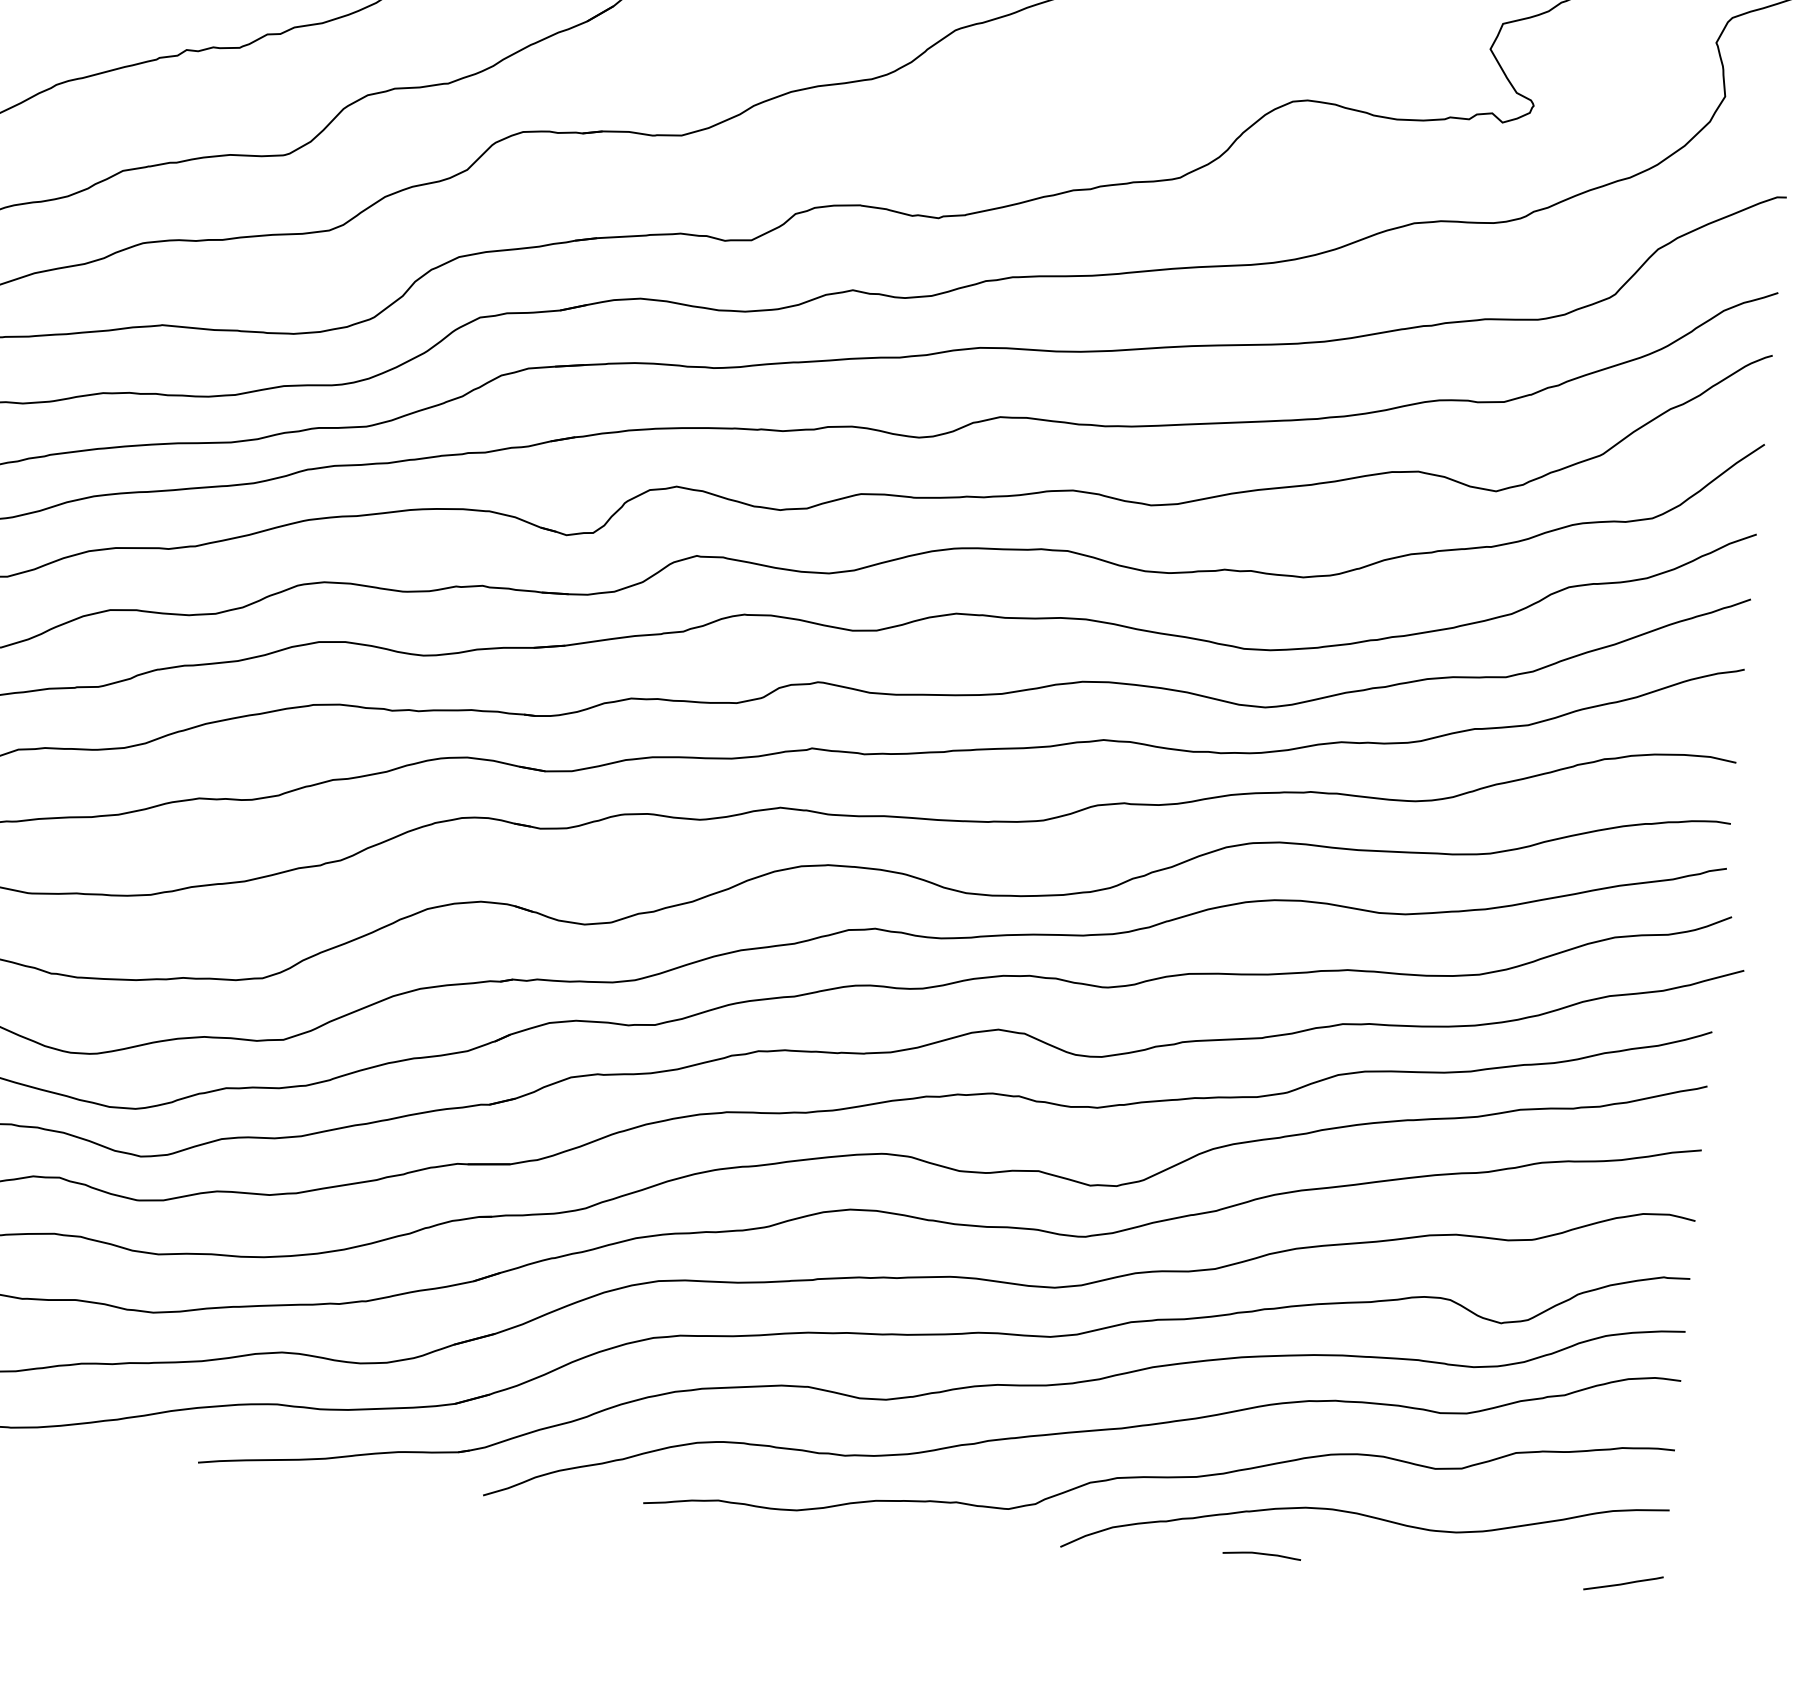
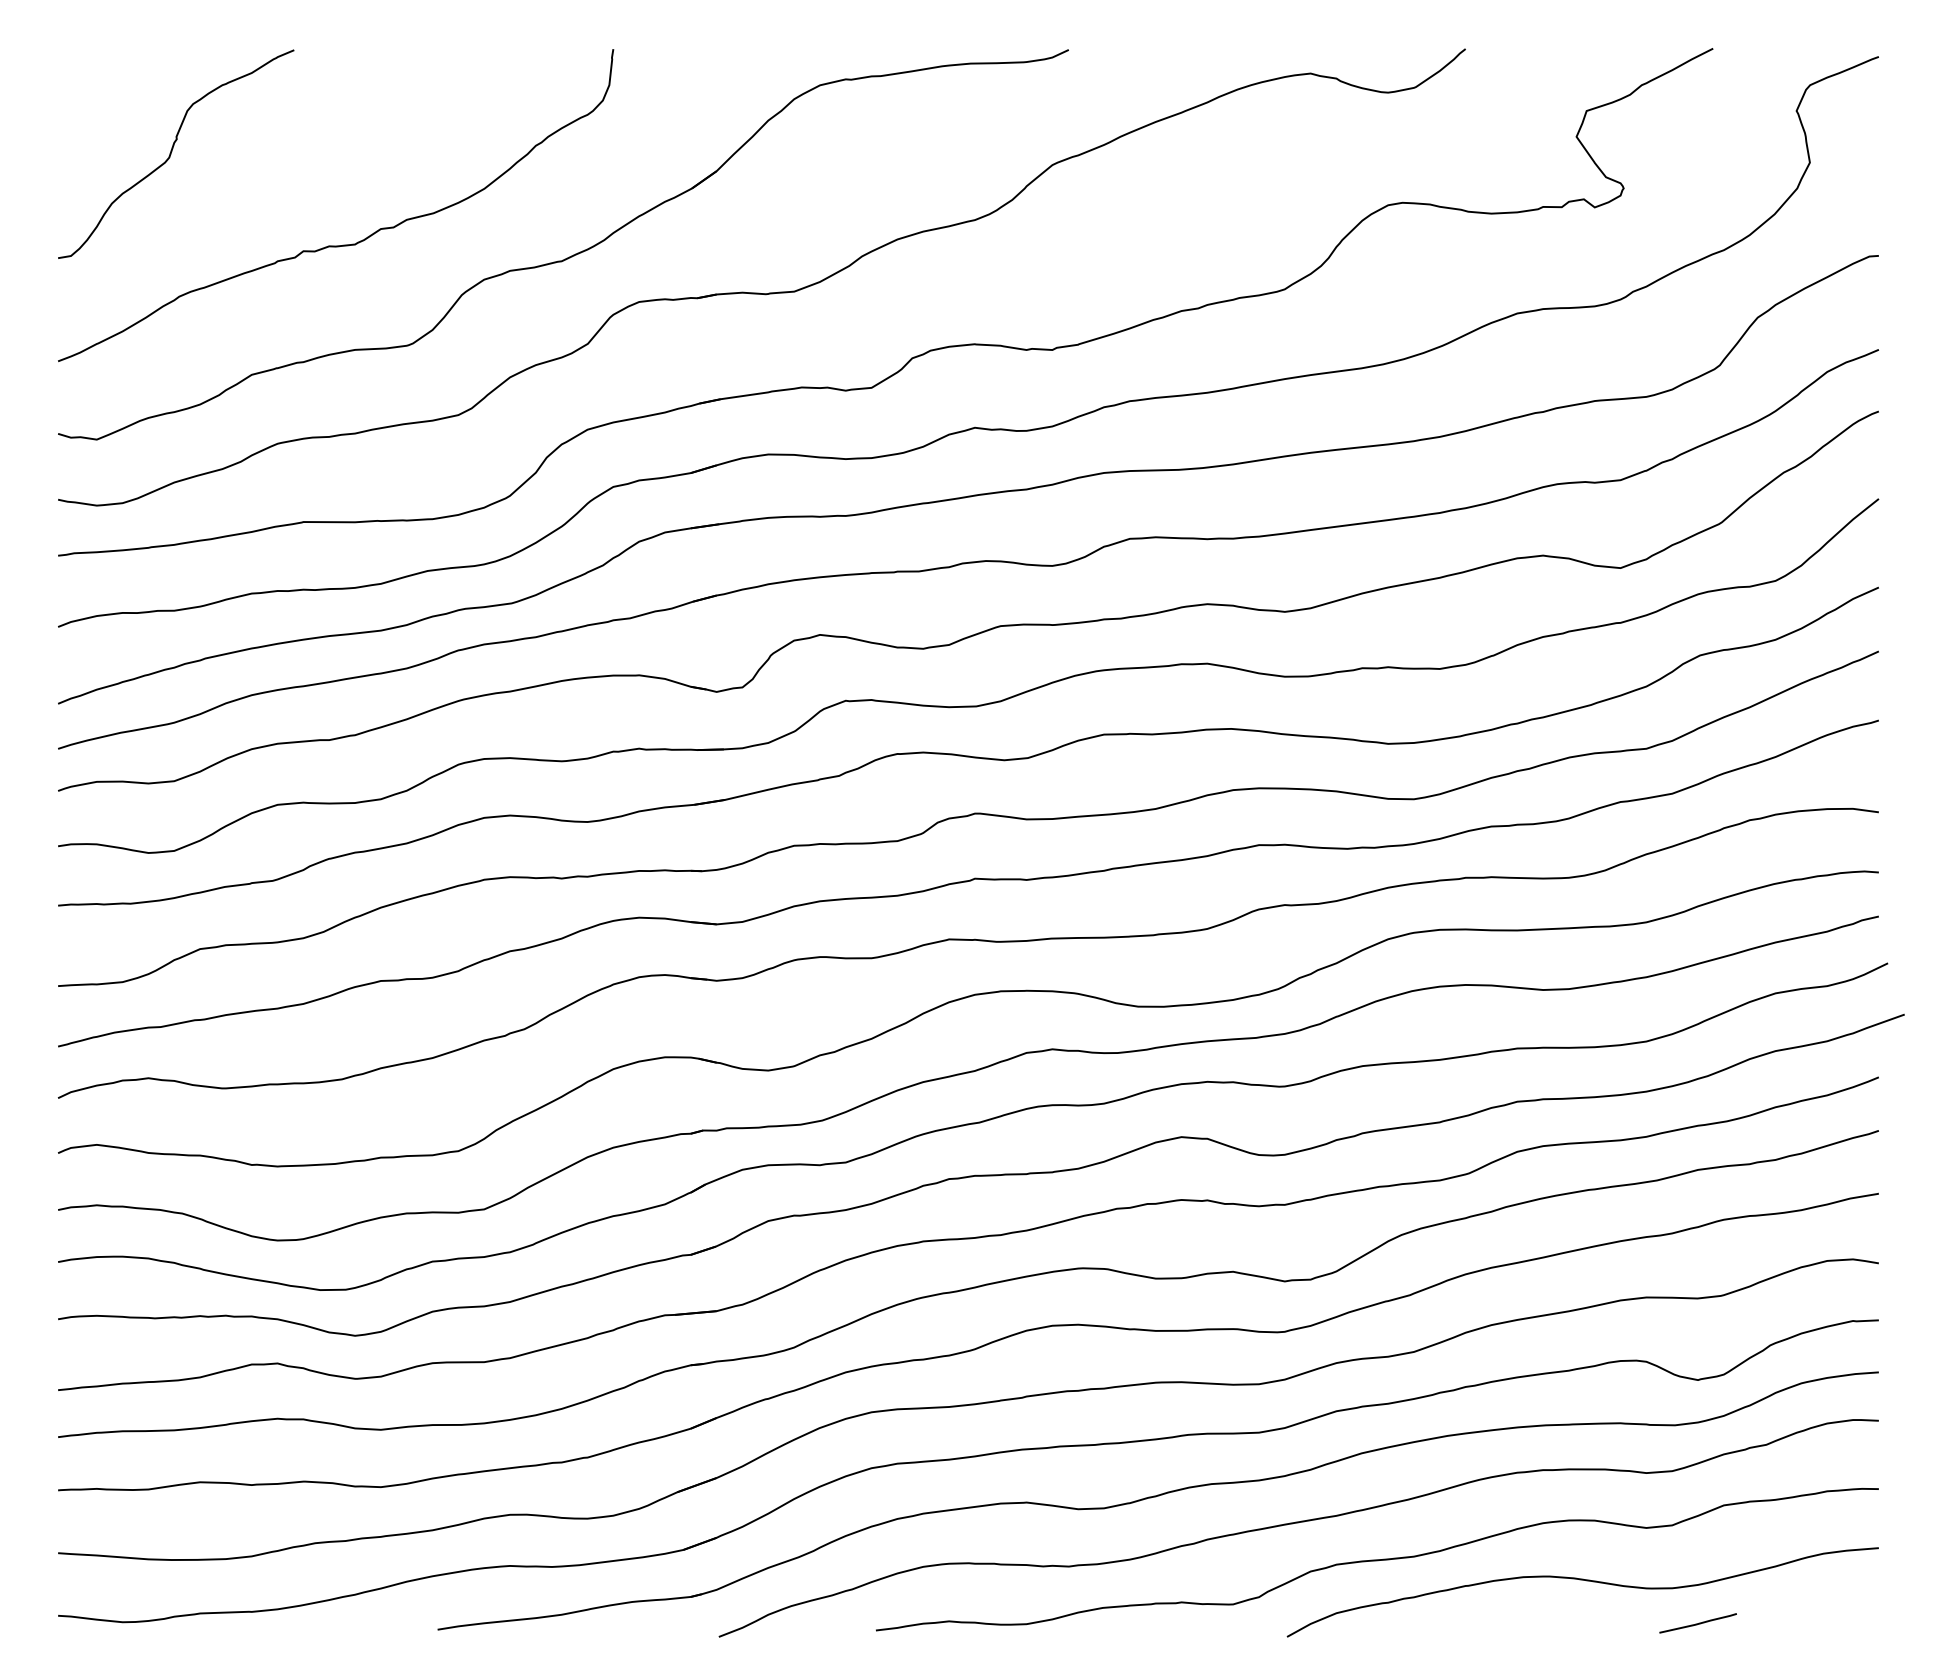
curve: (1261, 1554) -> (1484, 1626), removed
line: (1622, 1583) -> (1697, 1623), moved

